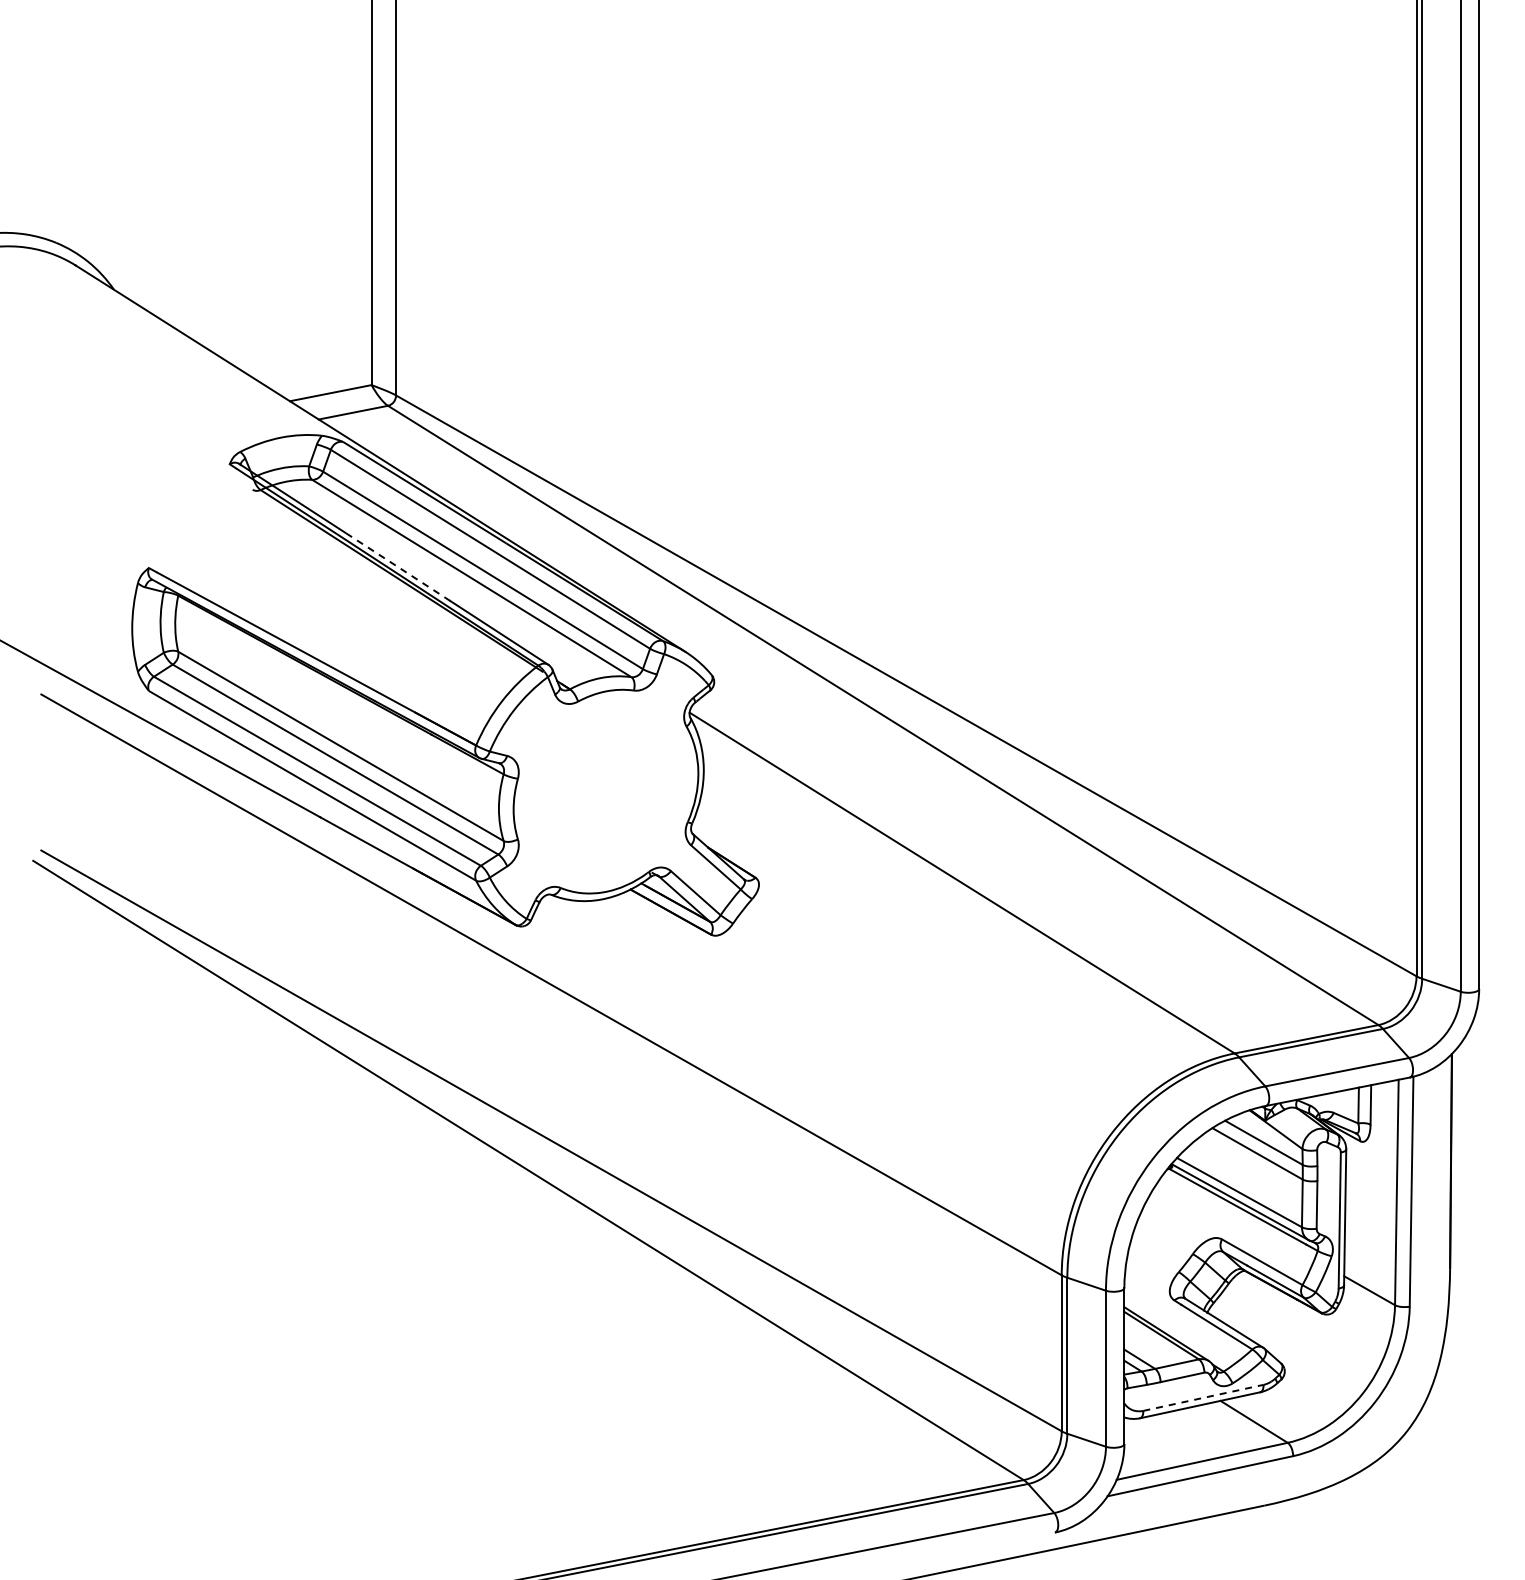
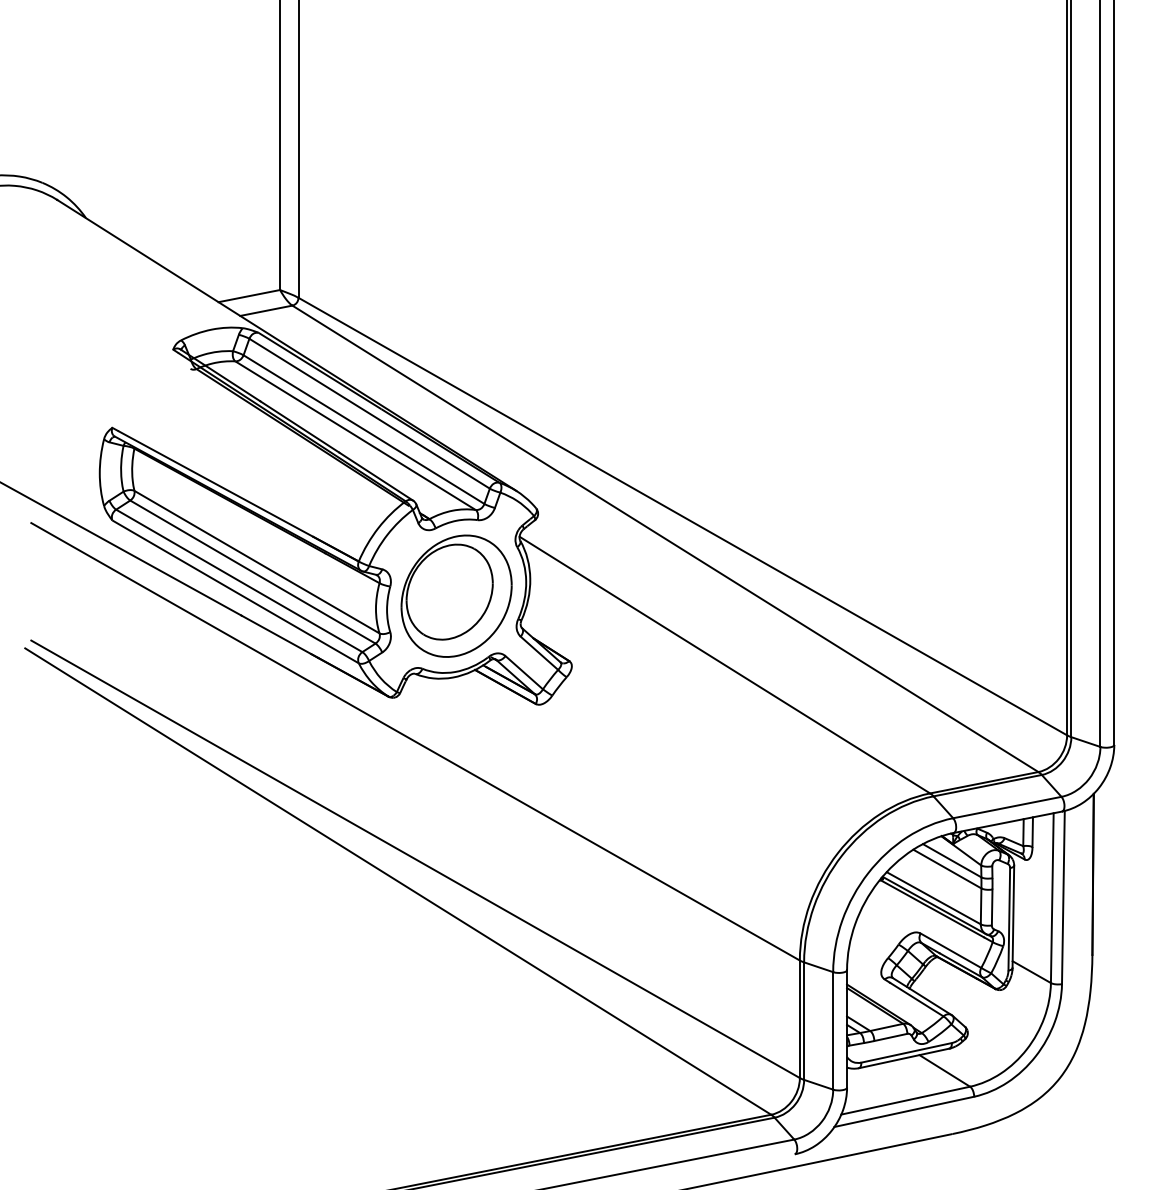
line: (397, 566) -> (299, 426), dashed -> solid
part: (605, 791) -> (456, 596), added
line: (1203, 1397) -> (906, 1052), dashed -> solid

